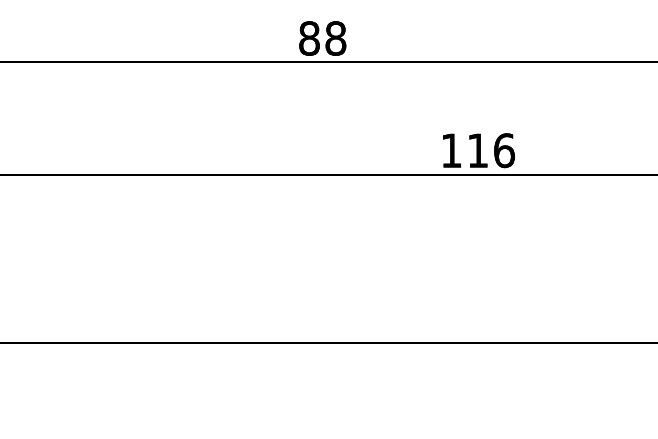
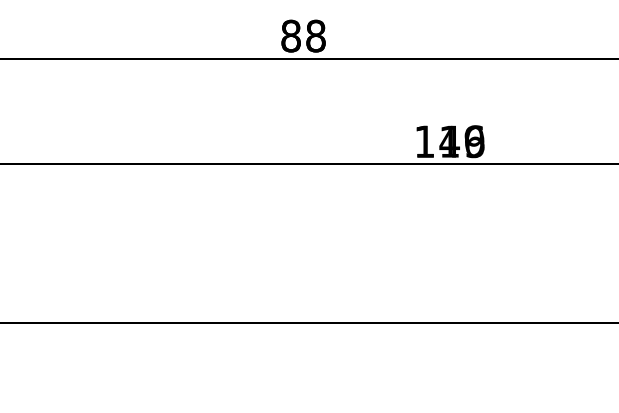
text: (490, 150) -> (461, 141), 116 -> 149

